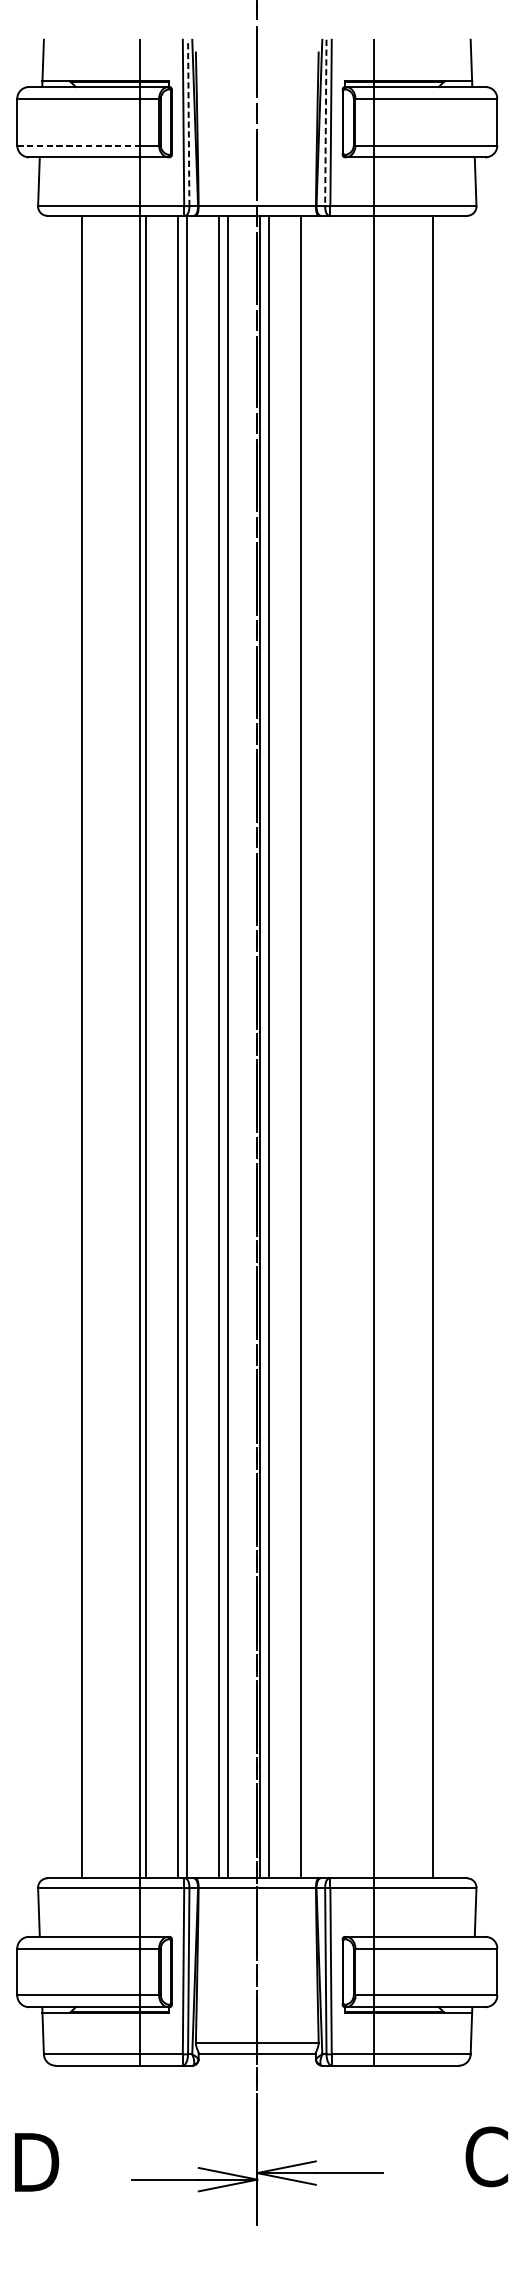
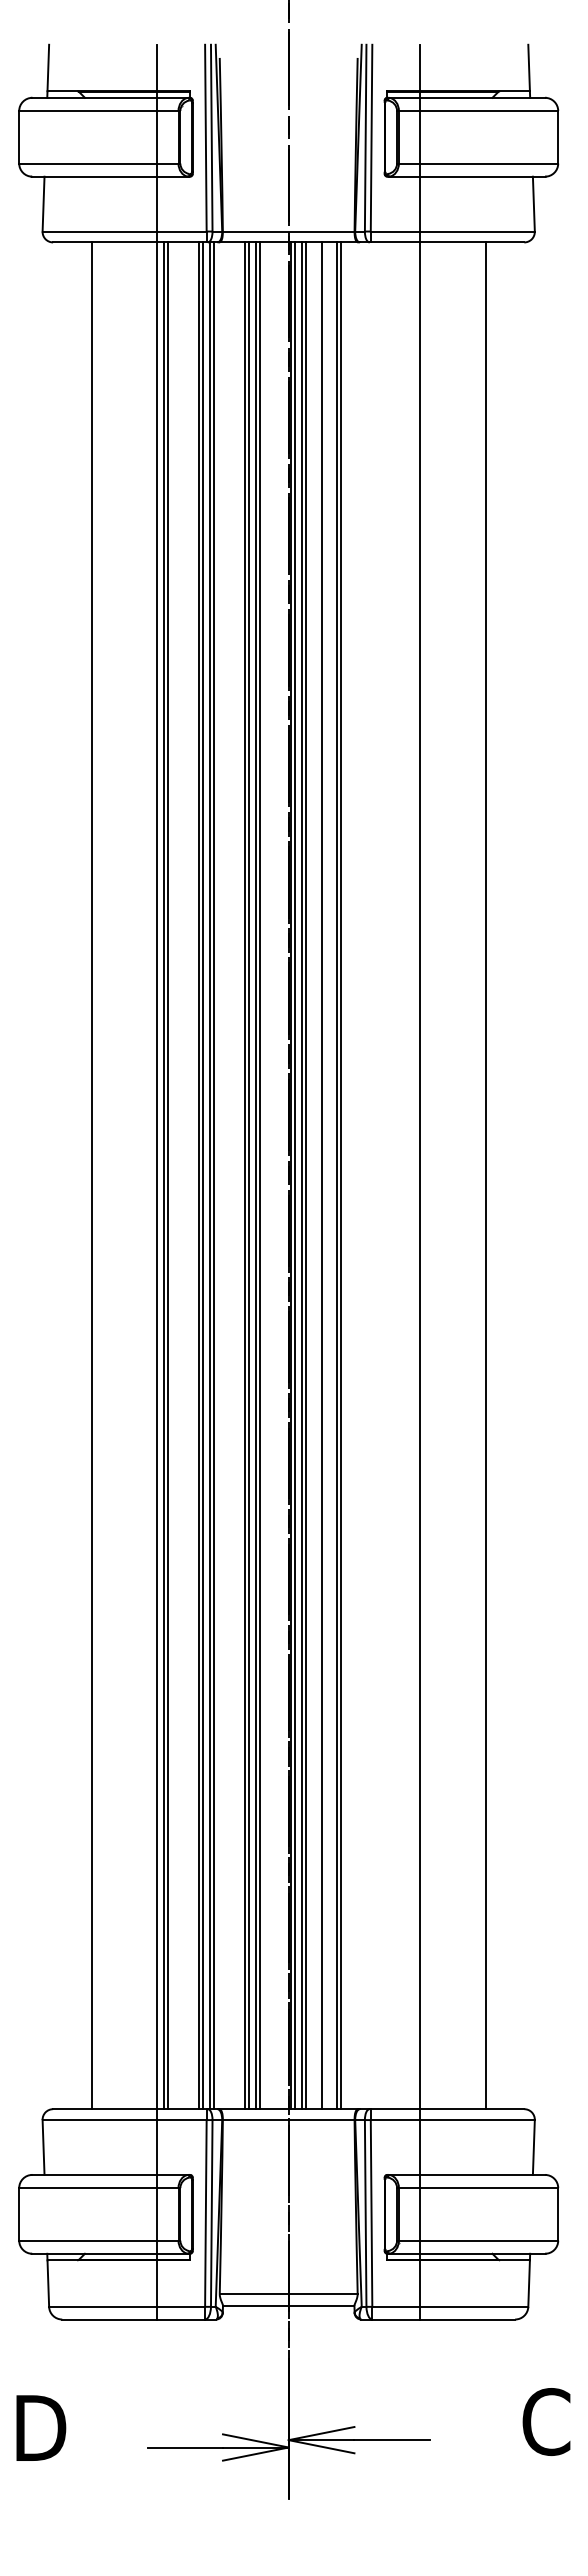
line: (188, 122) -> (211, 137), dashed -> solid
line: (325, 123) -> (365, 138), dashed -> solid
line: (78, 145) -> (88, 163), dashed -> solid
line: (149, 1046) -> (167, 1175), added
line: (181, 1046) -> (203, 1175), added
line: (190, 1046) -> (213, 1175), added
line: (222, 1046) -> (249, 1175), added
line: (231, 1046) -> (259, 1175), added
line: (263, 1046) -> (295, 1175), added
line: (272, 1046) -> (305, 1175), added
line: (286, 1046) -> (321, 1175), added
line: (304, 1046) -> (341, 1175), added

